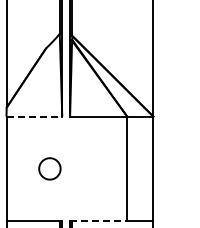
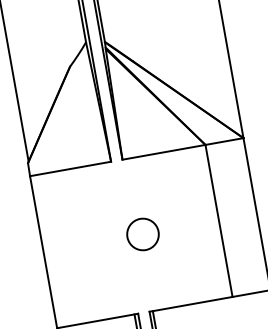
line: (34, 116) -> (70, 168), dashed -> solid
circle: (49, 168) -> (142, 234), moved
line: (98, 221) -> (190, 304), dashed -> solid

